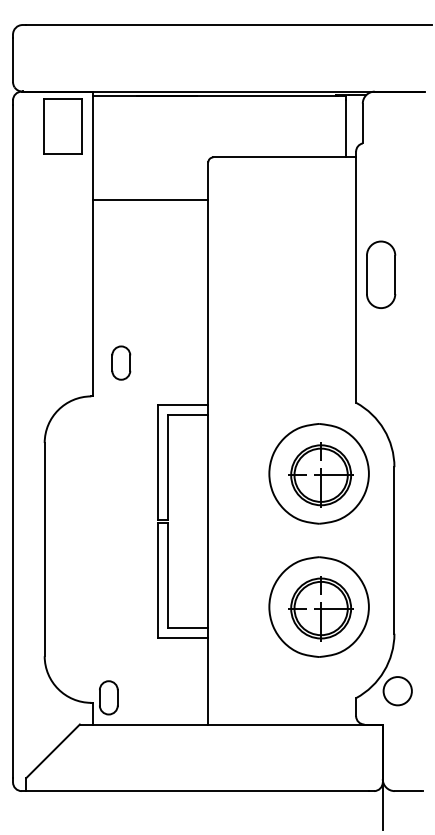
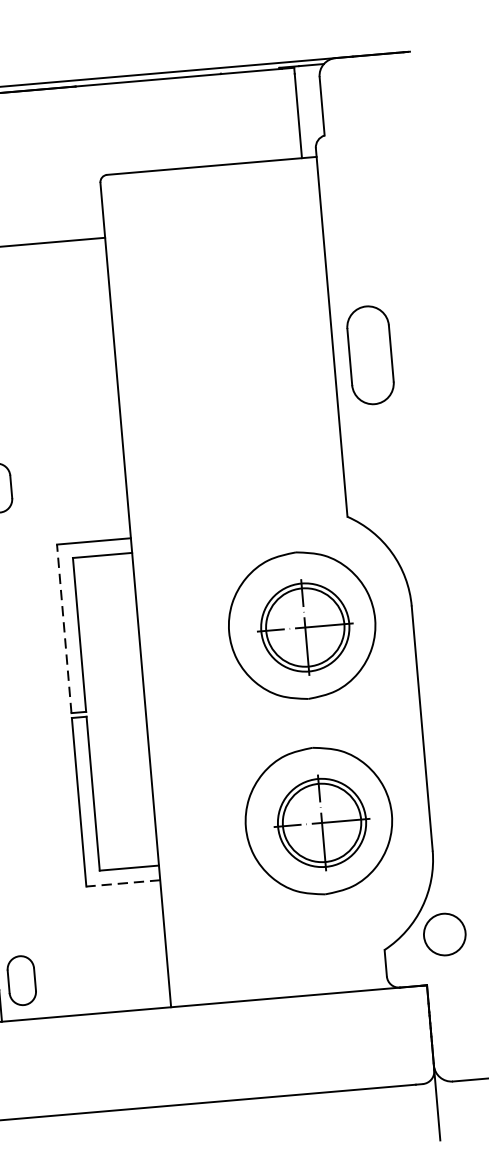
part: (381, 274) -> (371, 354), moved
line: (157, 461) -> (63, 627), solid -> dashed
line: (182, 637) -> (122, 882), solid -> dashed

